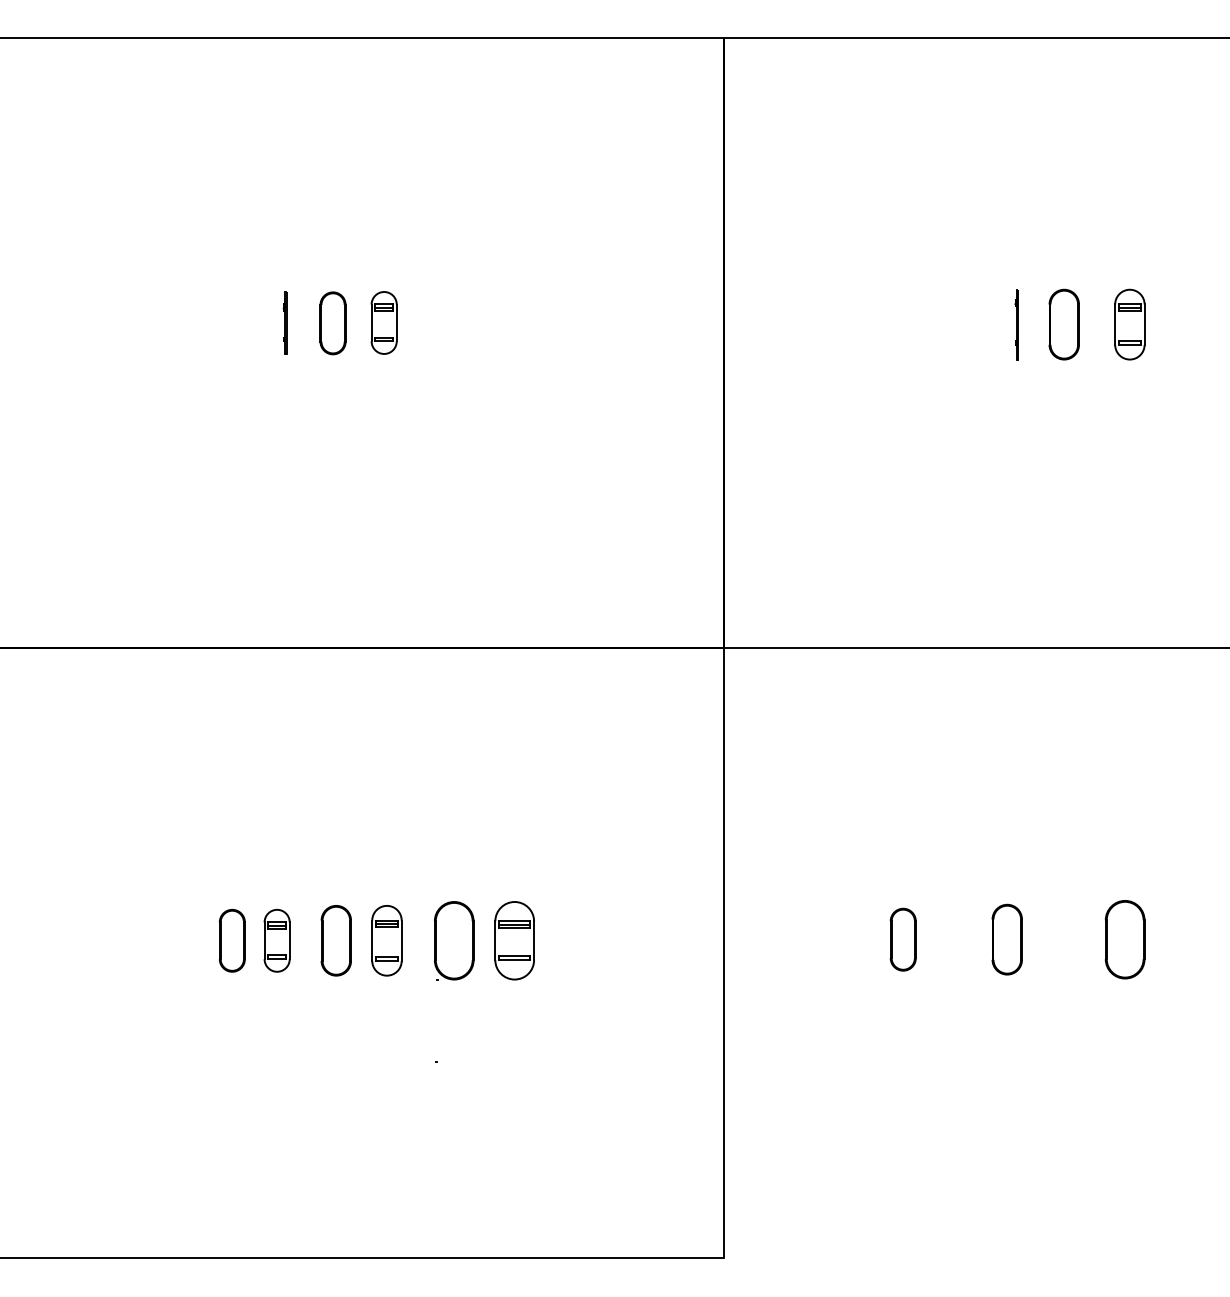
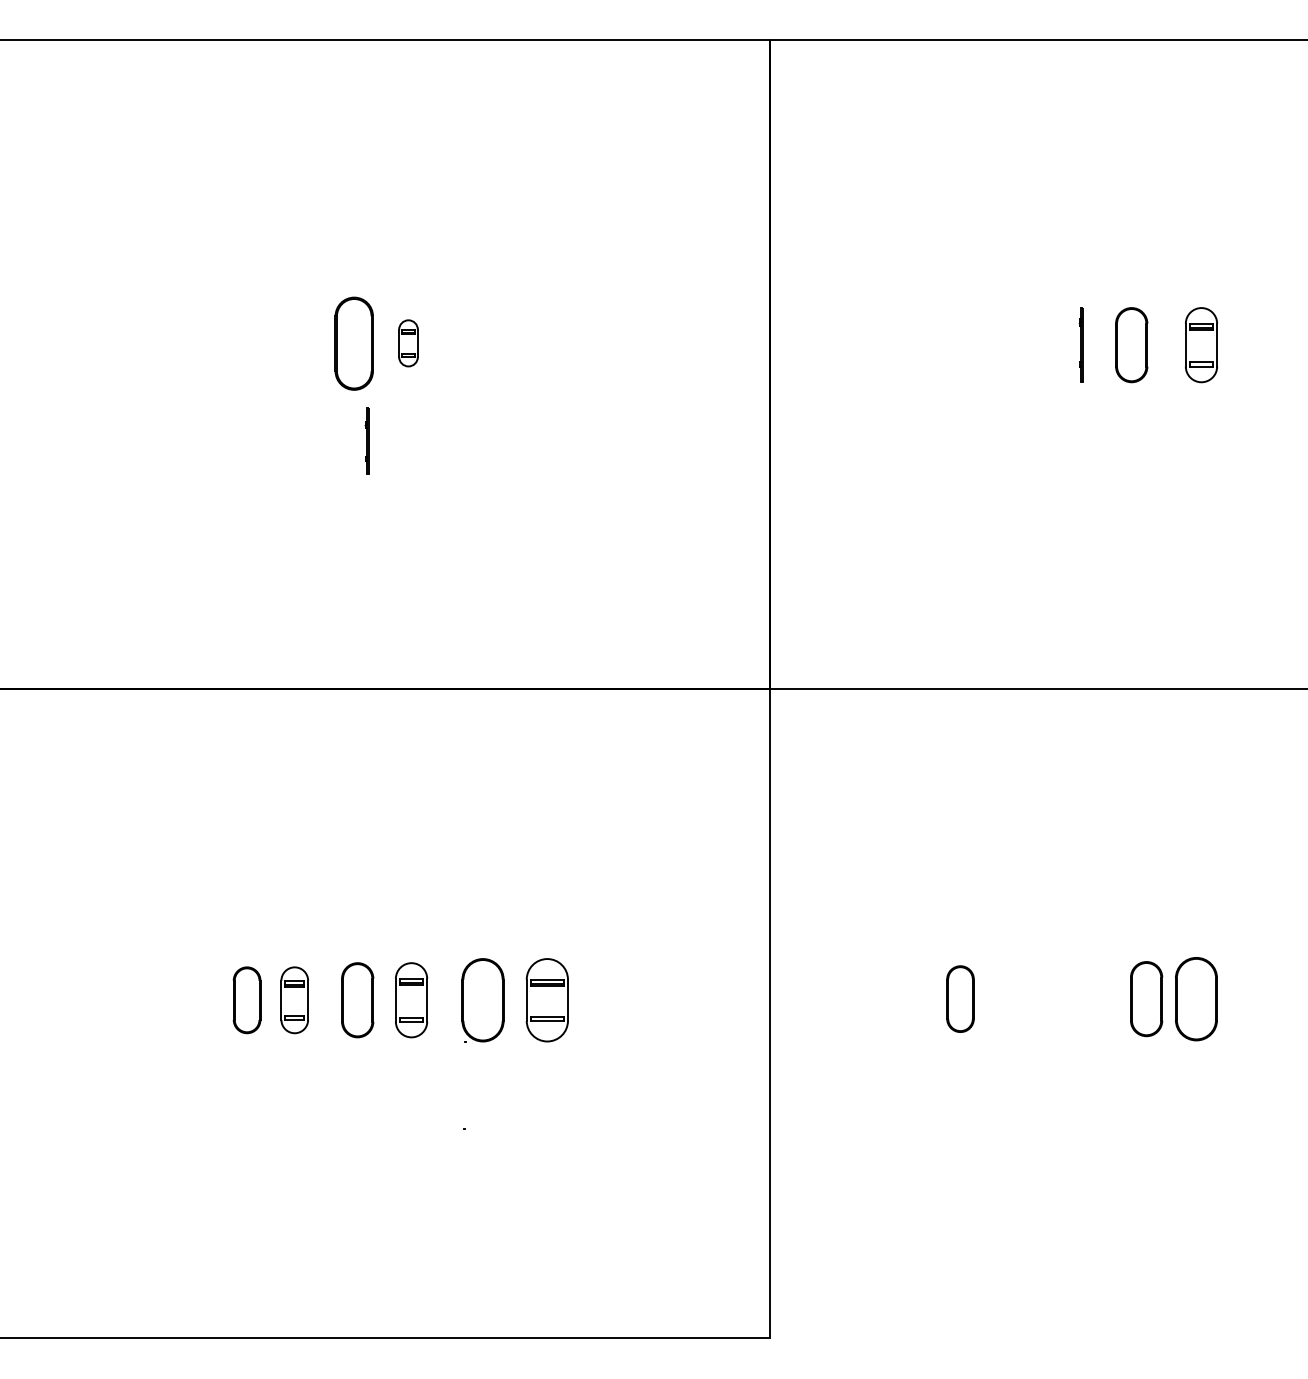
part: (284, 322) -> (366, 440), moved
part: (383, 322) -> (407, 342), size x0.7
part: (332, 323) -> (353, 343), size x1.4
part: (1006, 939) -> (1145, 998), moved

